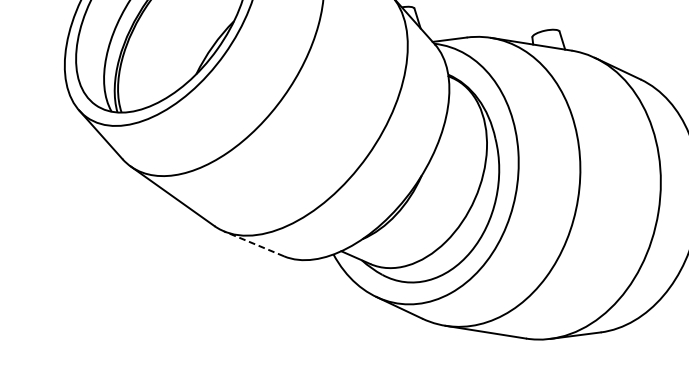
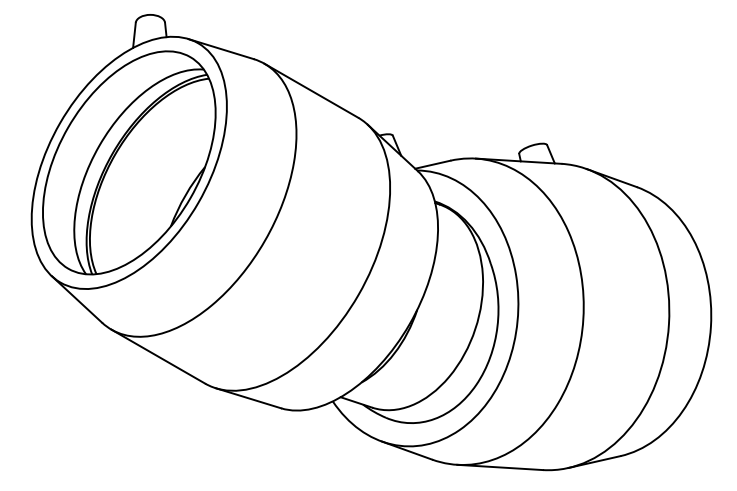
line: (254, 244) -> (248, 398), dashed -> solid

